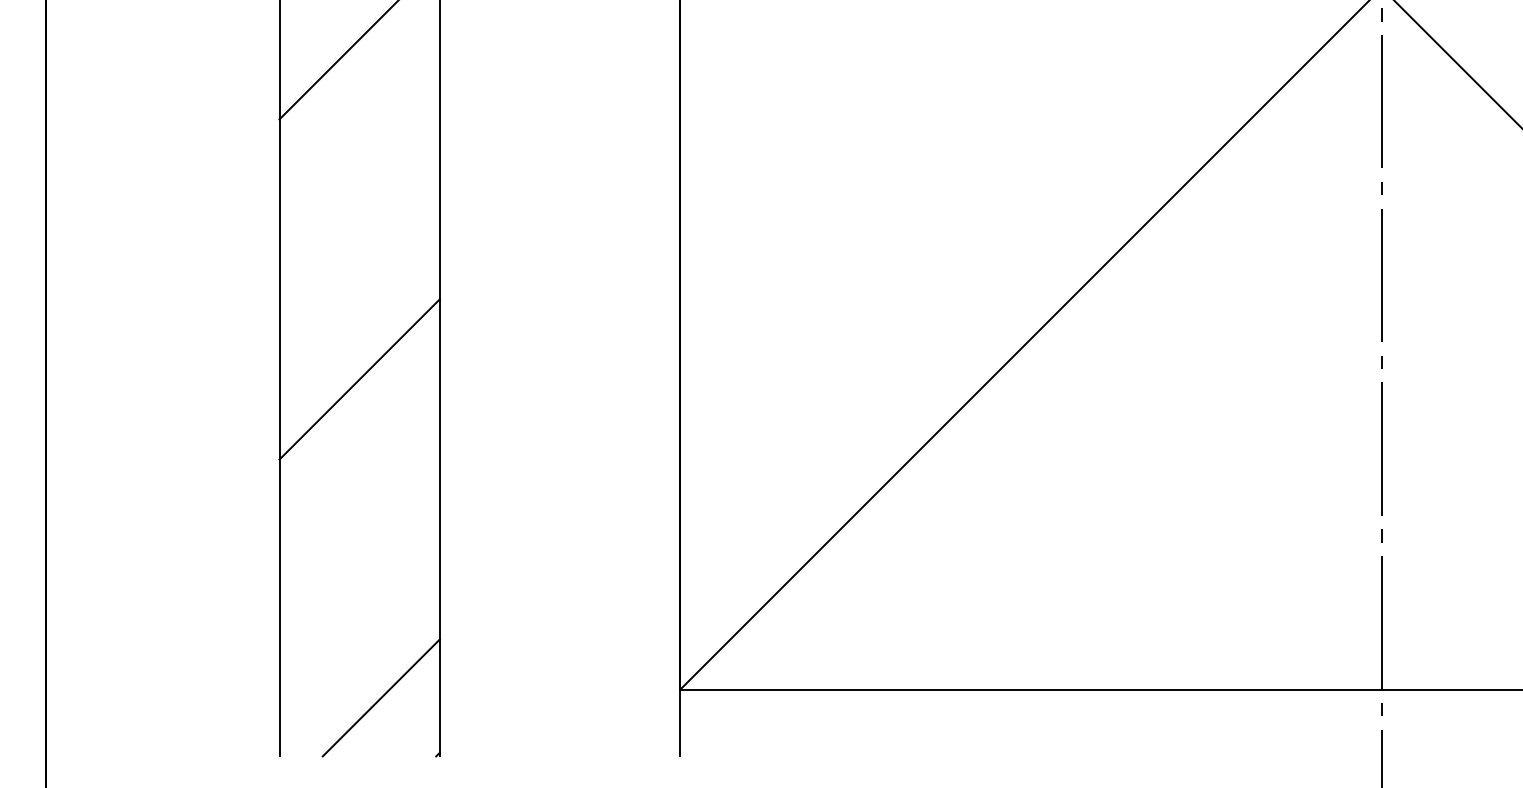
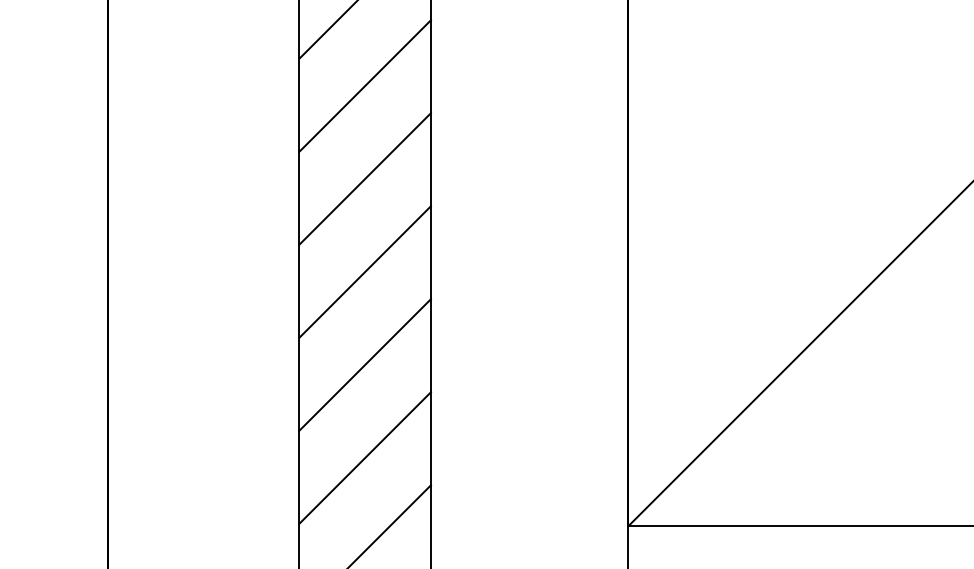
line: (359, 152) -> (365, 85), added
line: (359, 265) -> (365, 178), added
line: (359, 492) -> (365, 364), added
line: (359, 606) -> (365, 458), added

